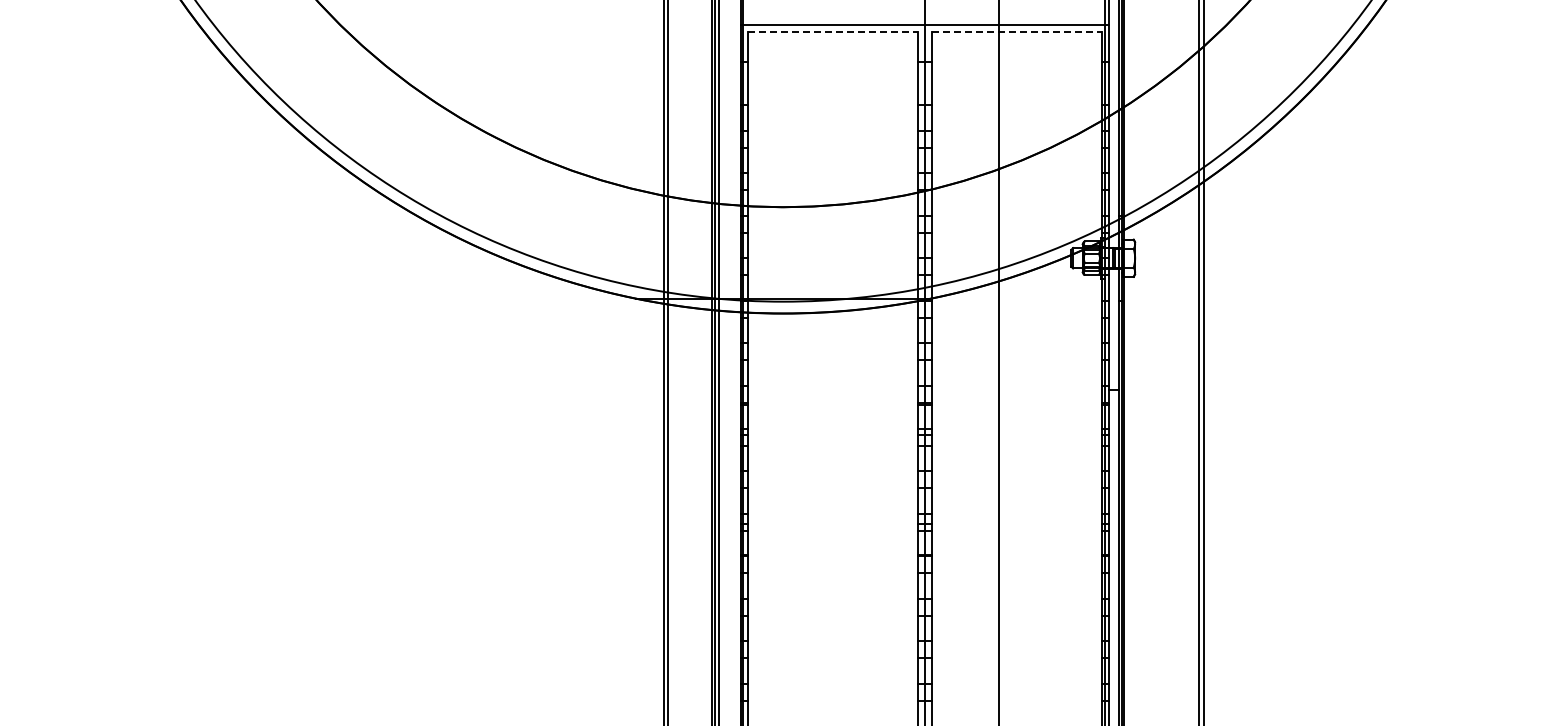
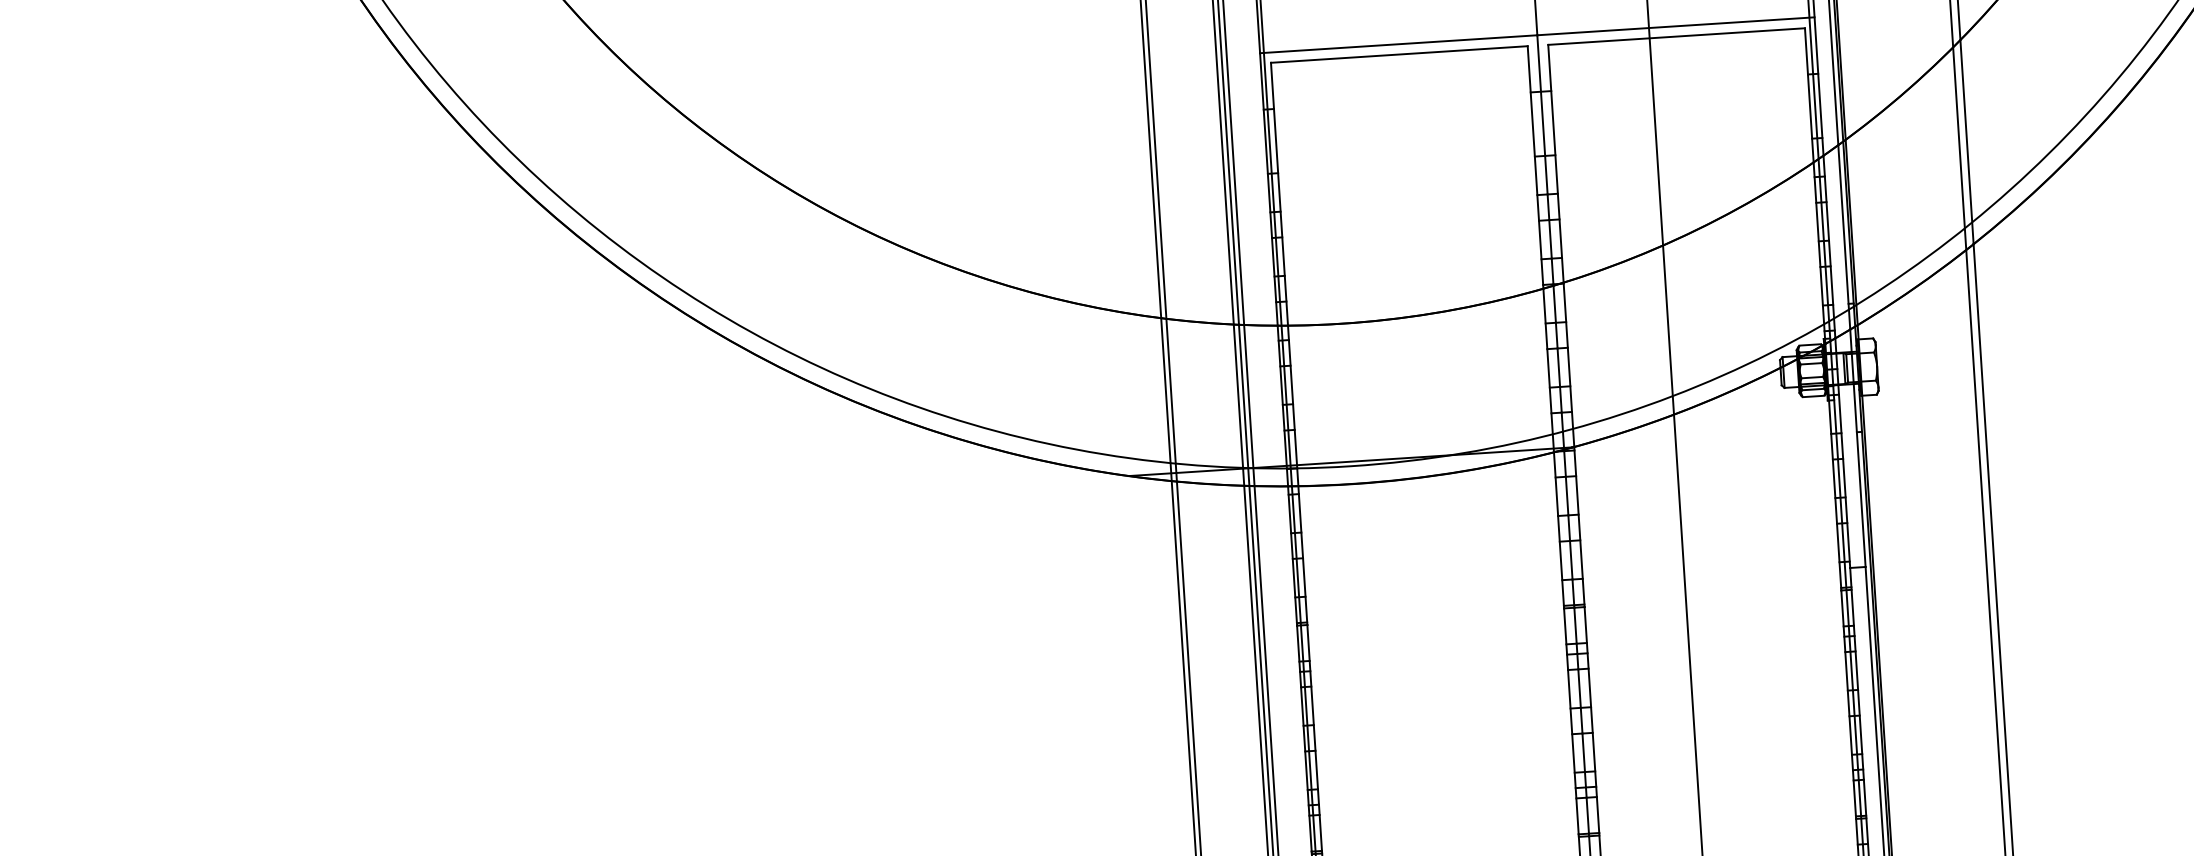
line: (833, 31) -> (1400, 54), dashed -> solid
line: (1017, 31) -> (1677, 36), dashed -> solid

